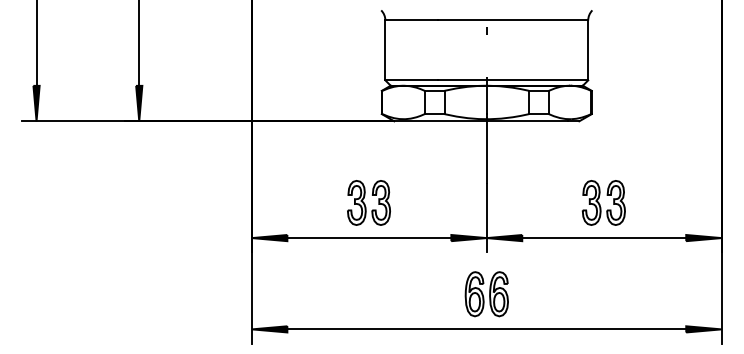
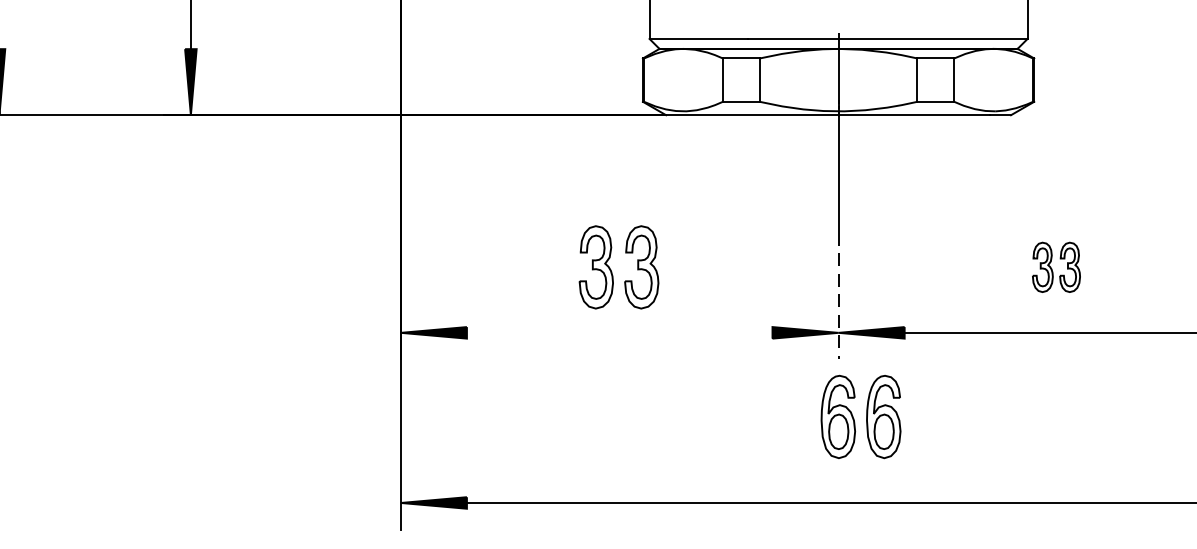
part: (603, 202) -> (1056, 266), size x0.6
line: (486, 218) -> (838, 296), solid -> dashed
line: (369, 238) -> (619, 333), removed
part: (486, 294) -> (860, 417), moved

